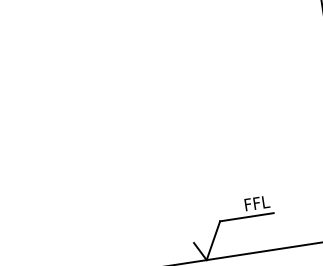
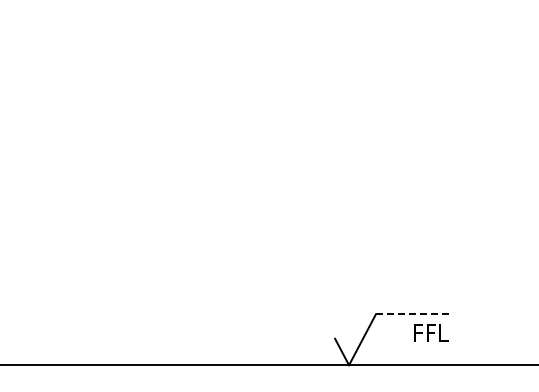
text: (257, 202) -> (431, 332), moved
line: (247, 217) -> (414, 314), solid -> dashed

